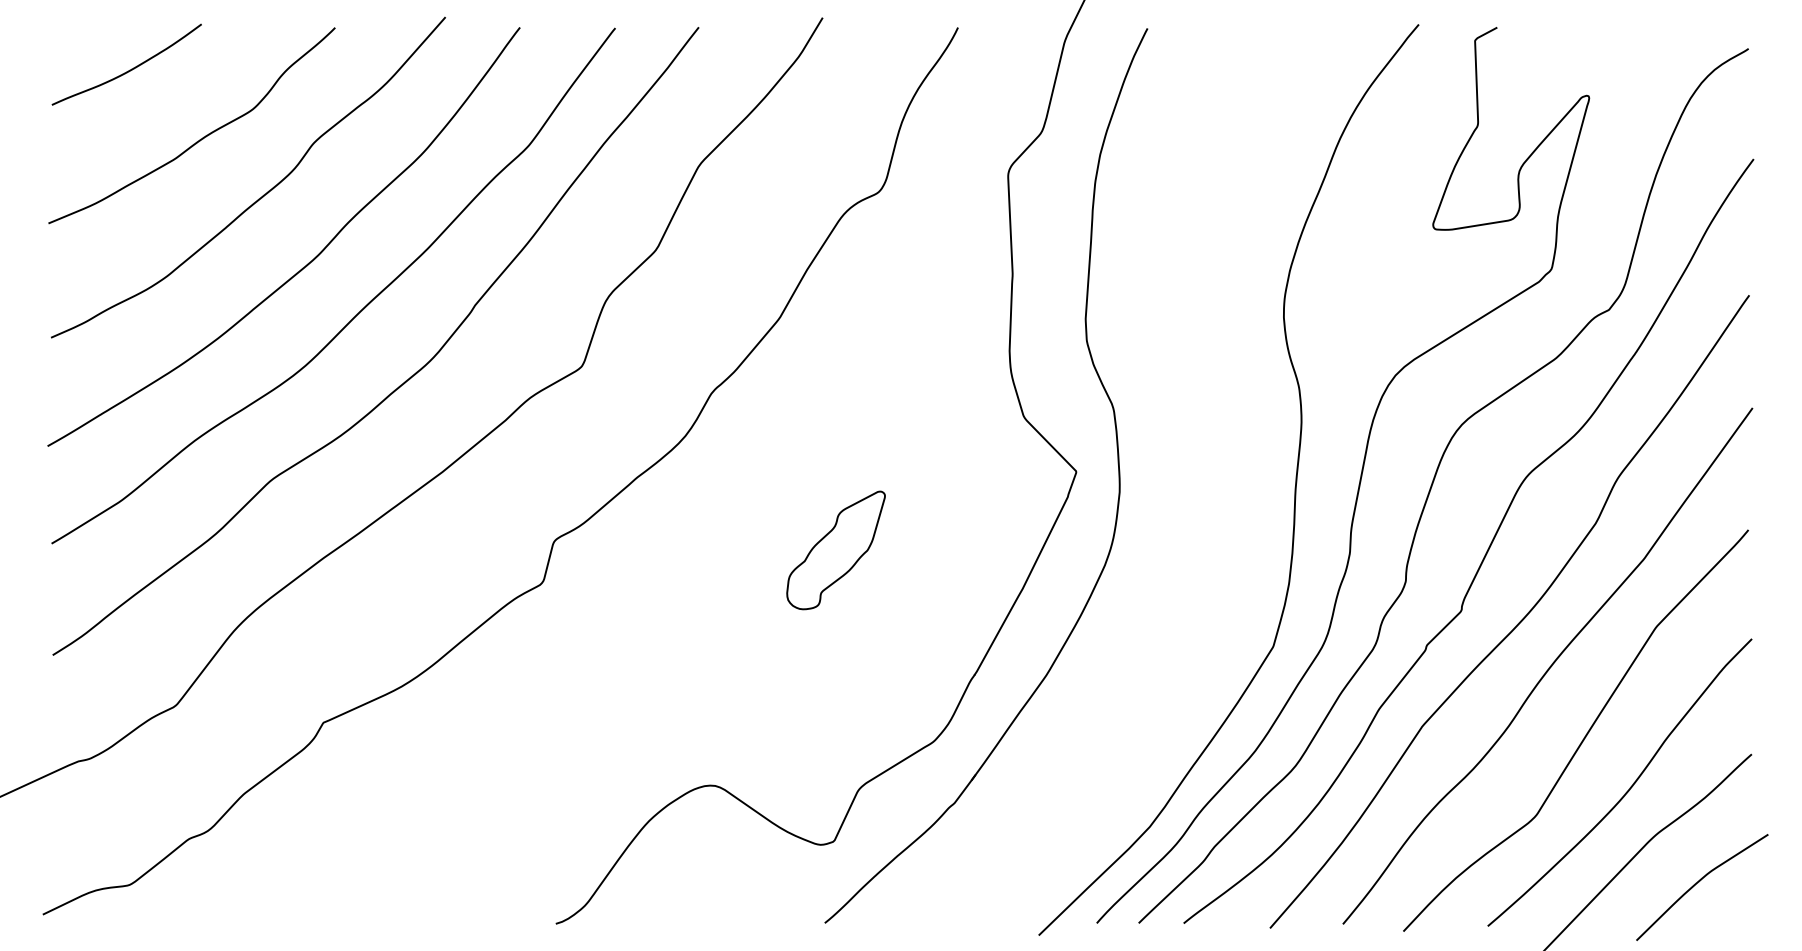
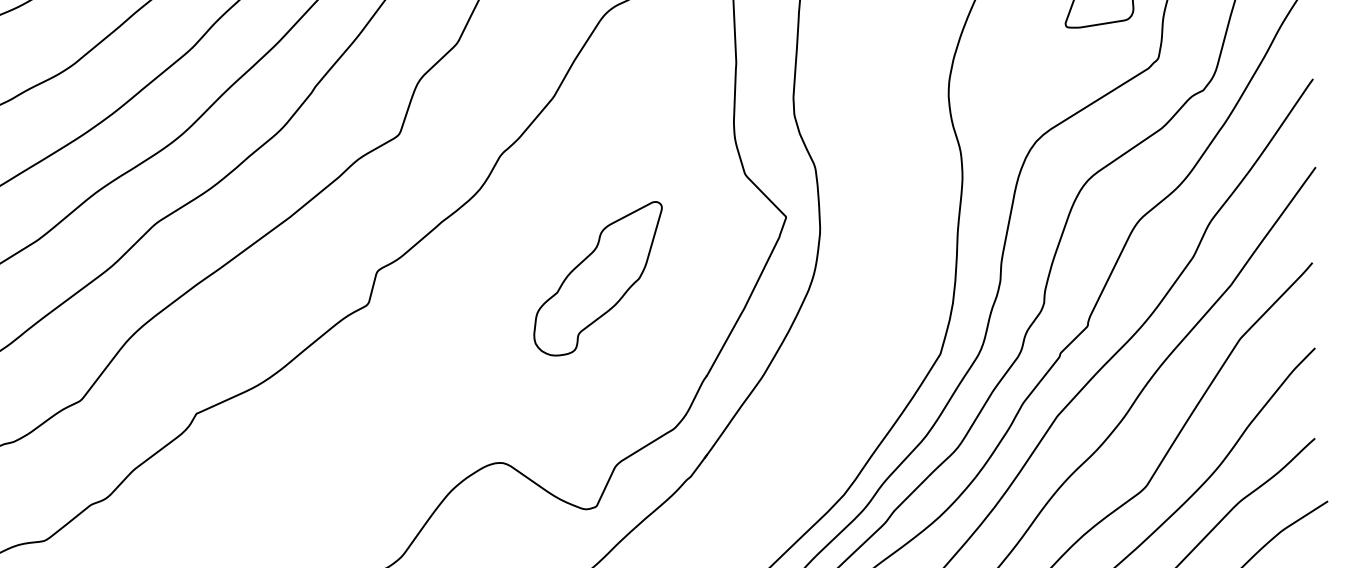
part: (835, 550) -> (597, 278), size x1.67

